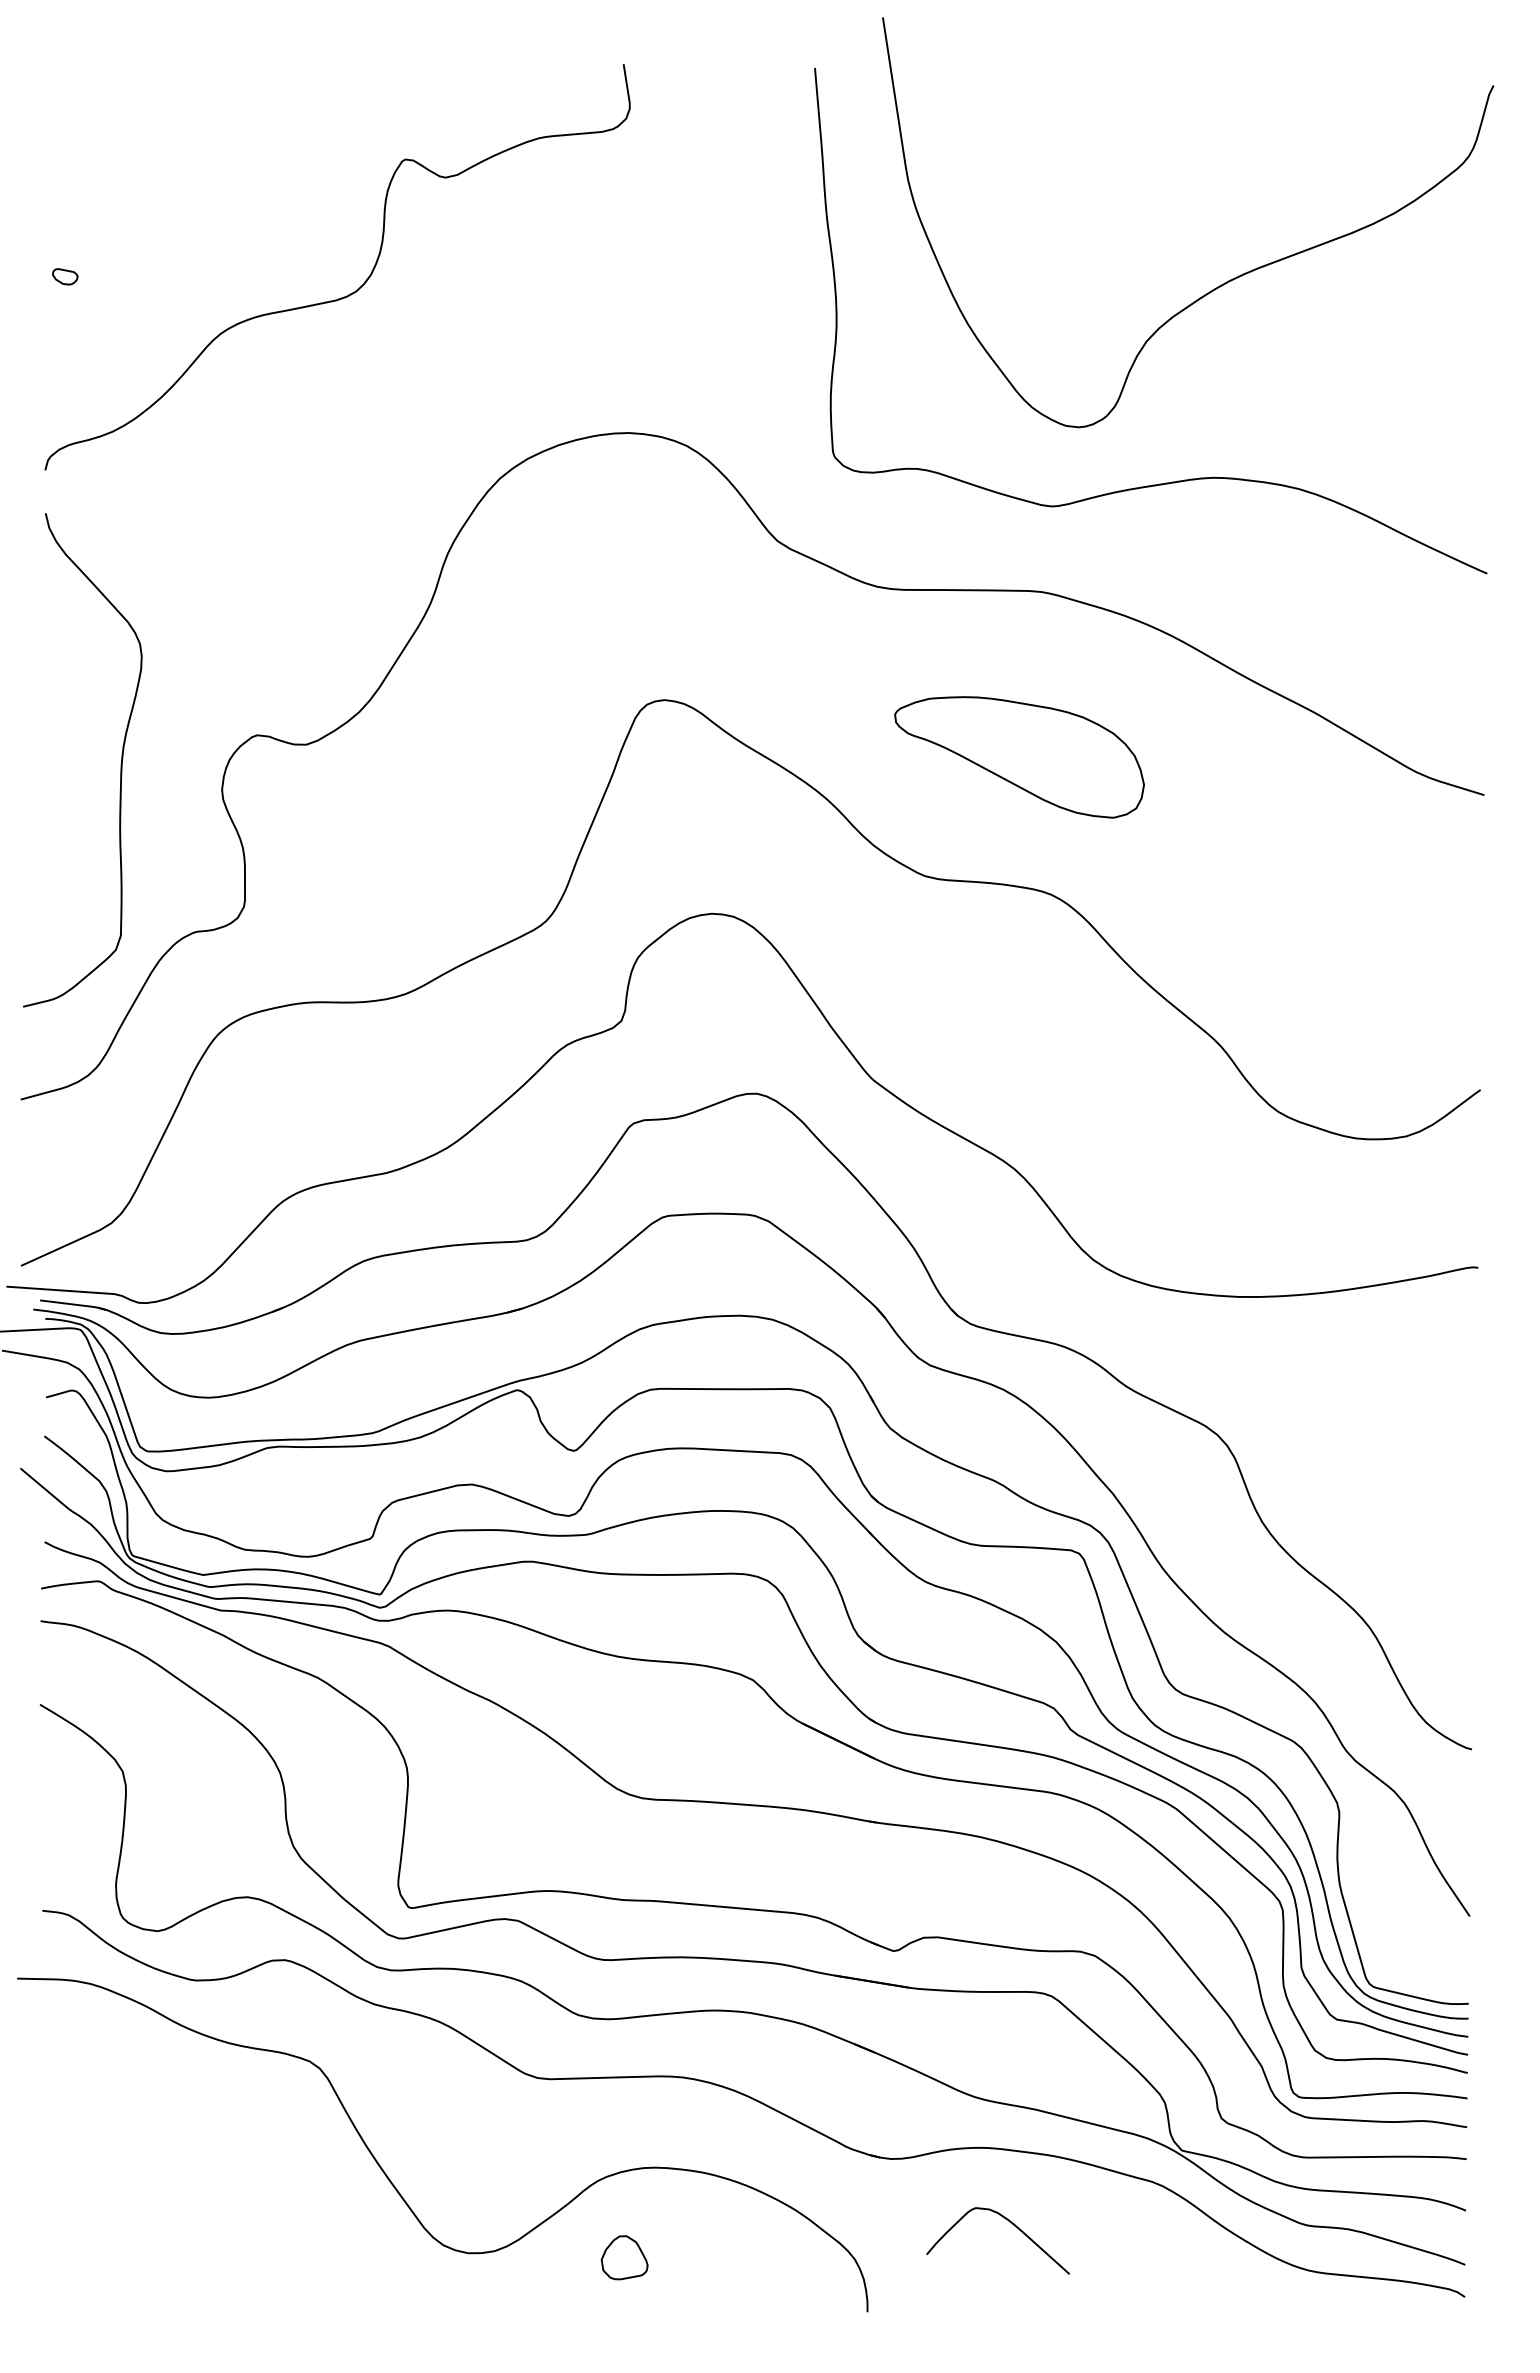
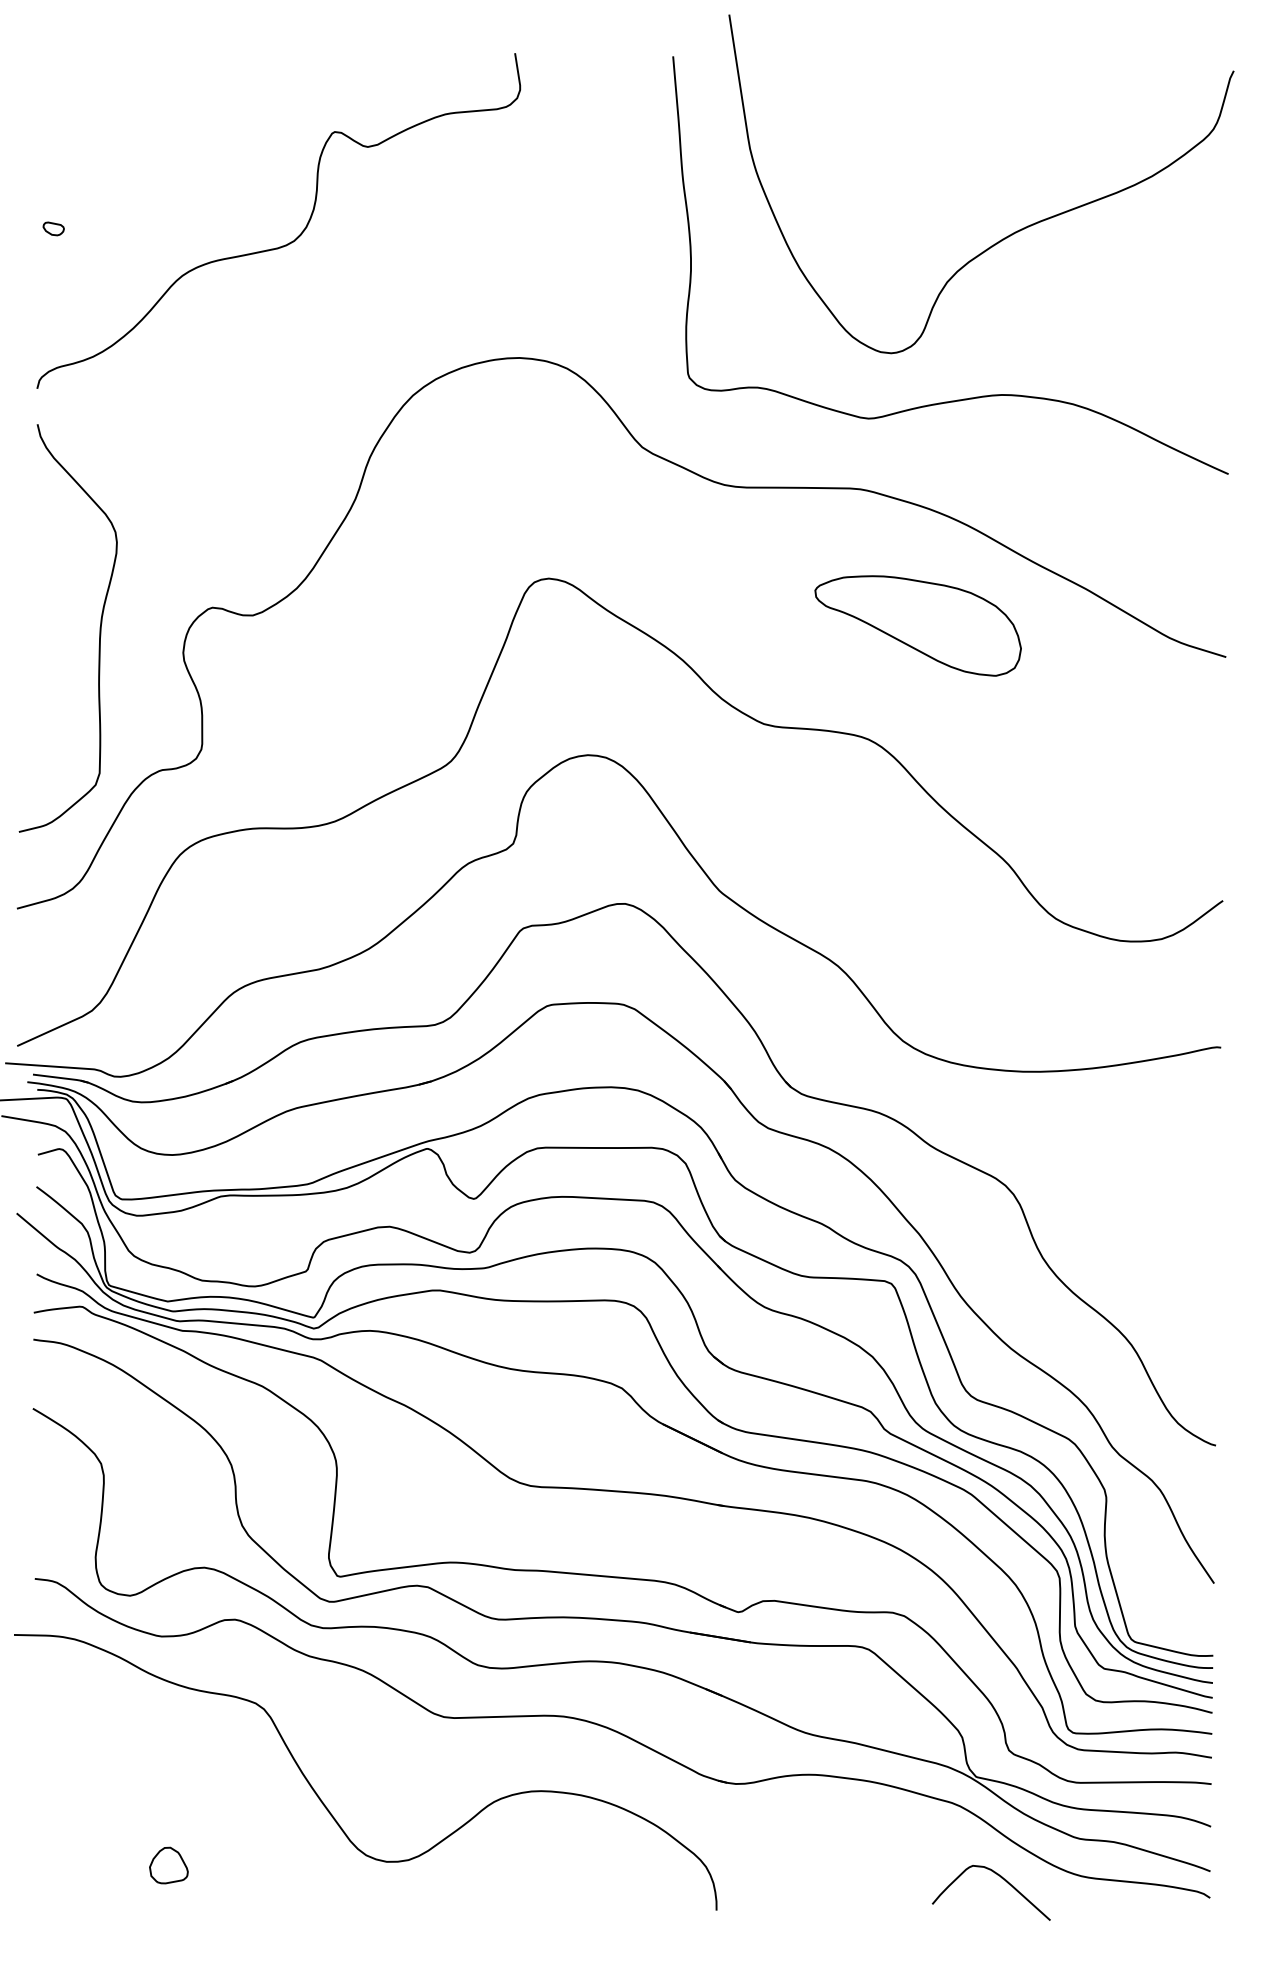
part: (1019, 757) -> (918, 626), moved
curve: (1009, 2222) -> (1000, 1877), moved
part: (624, 2257) -> (168, 1865), moved

